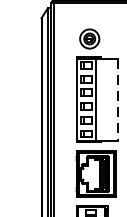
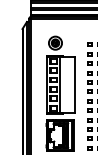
line: (117, 100) -> (74, 85), dashed -> solid

